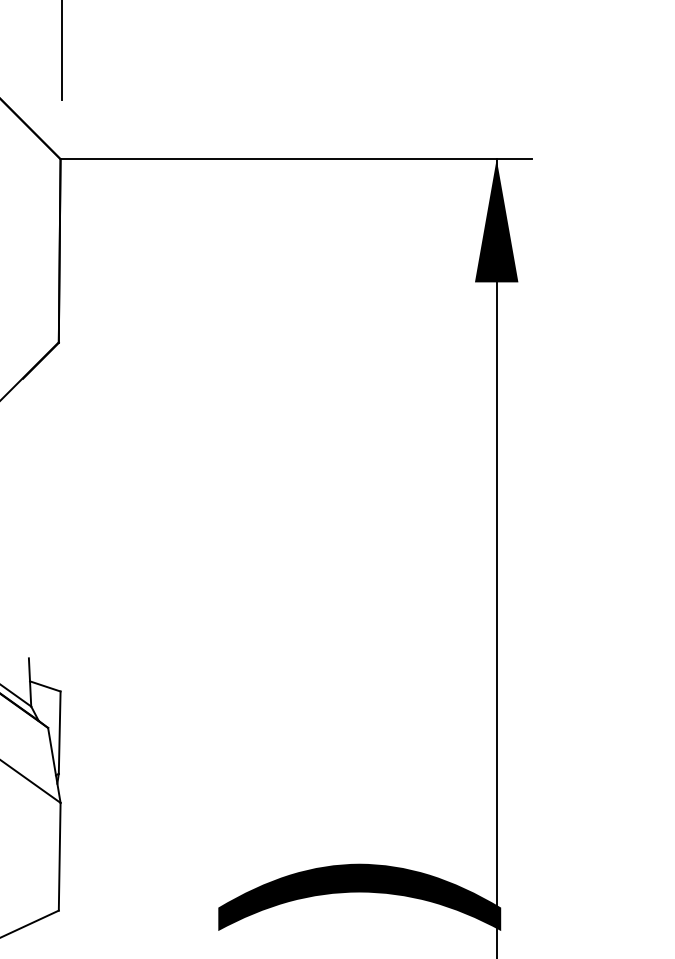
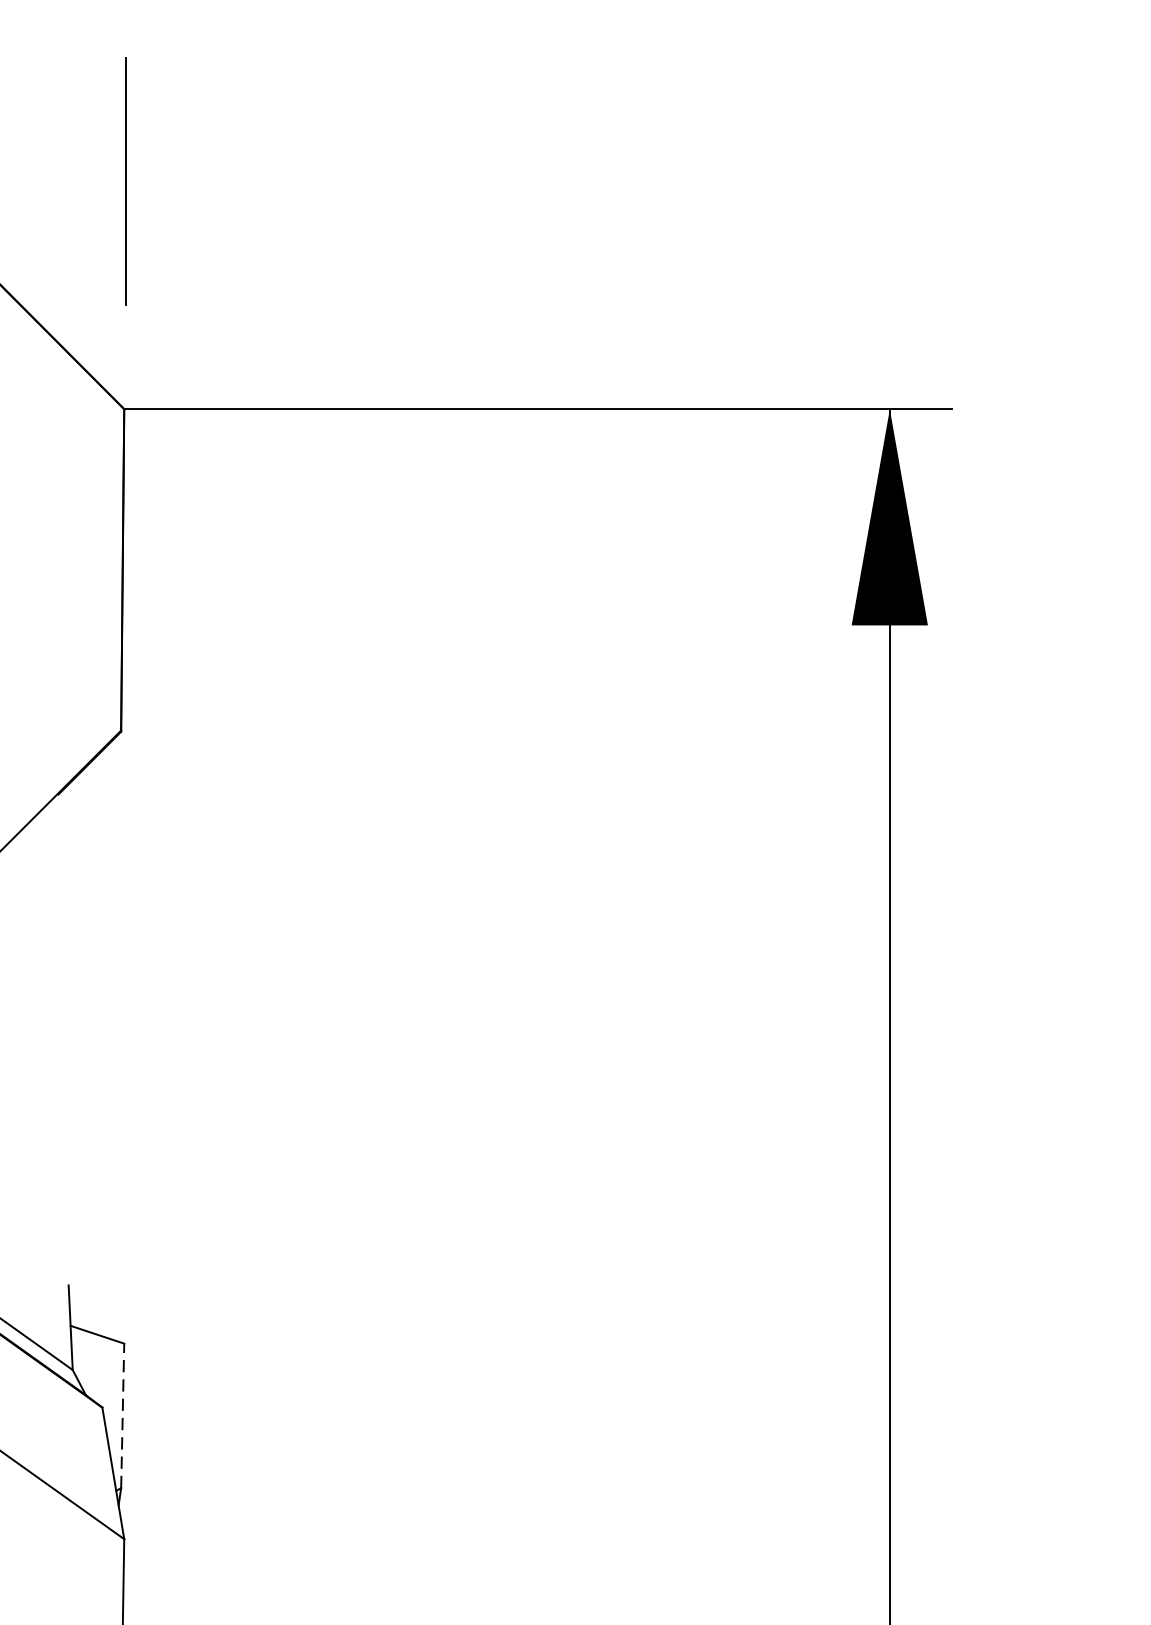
line: (59, 732) -> (122, 1415), solid -> dashed

